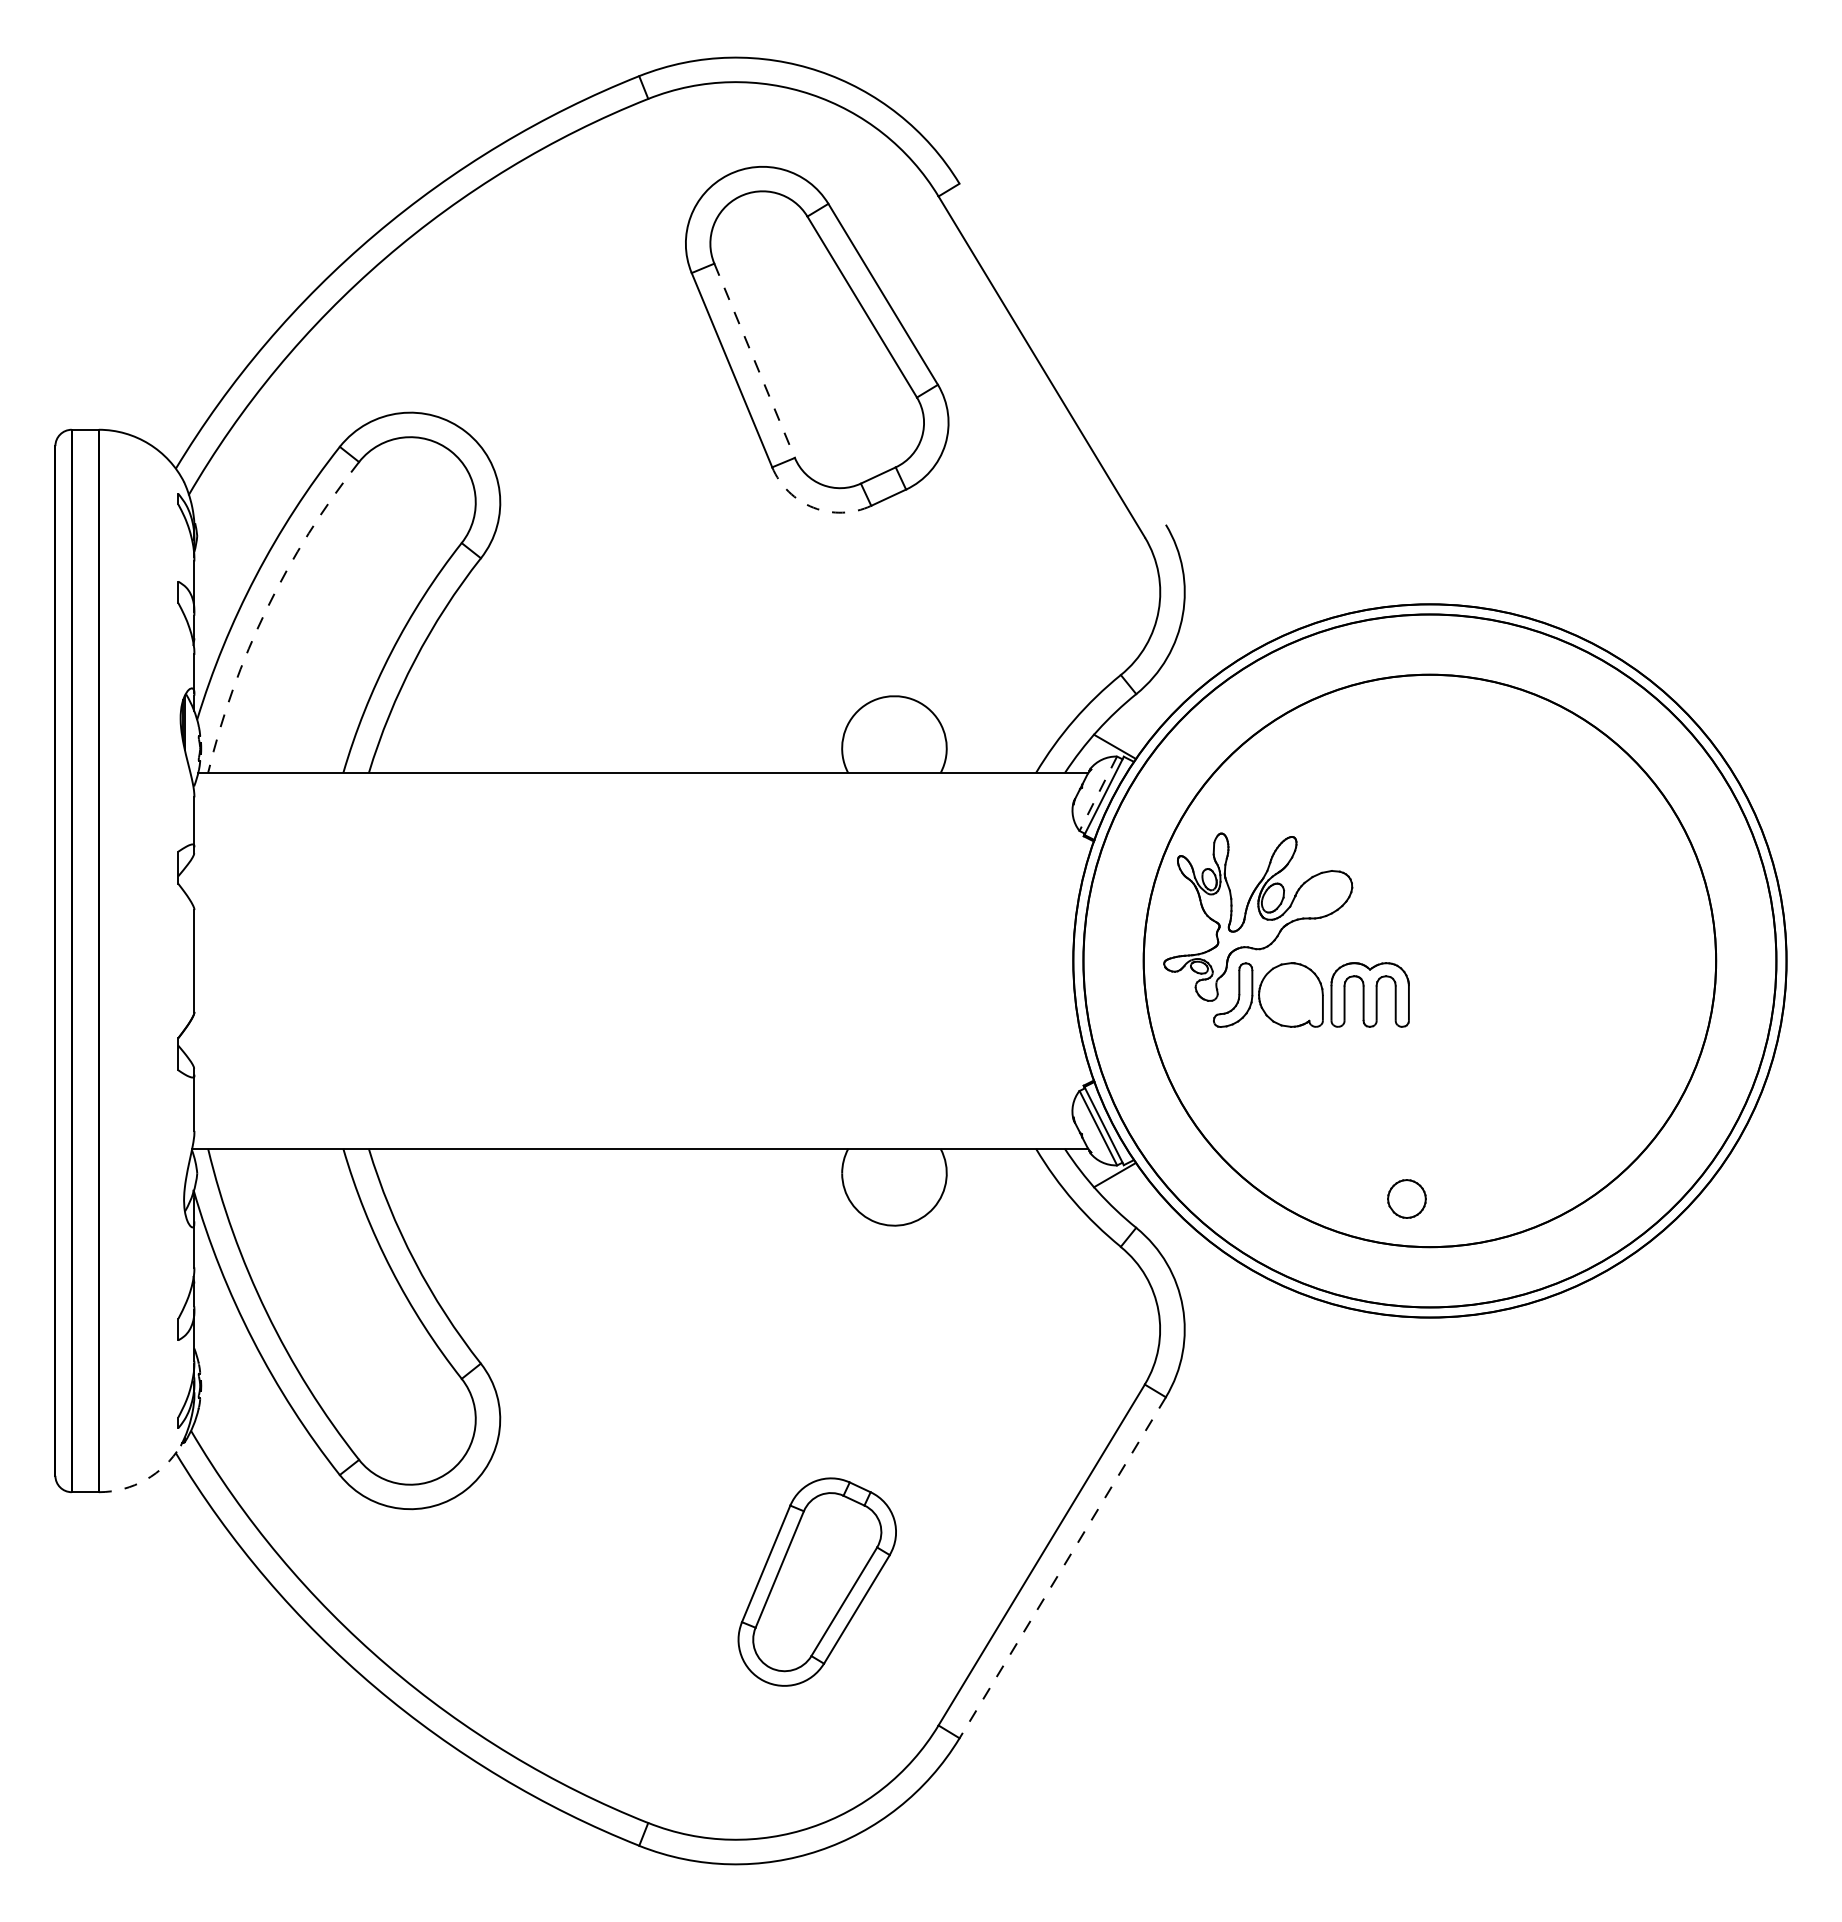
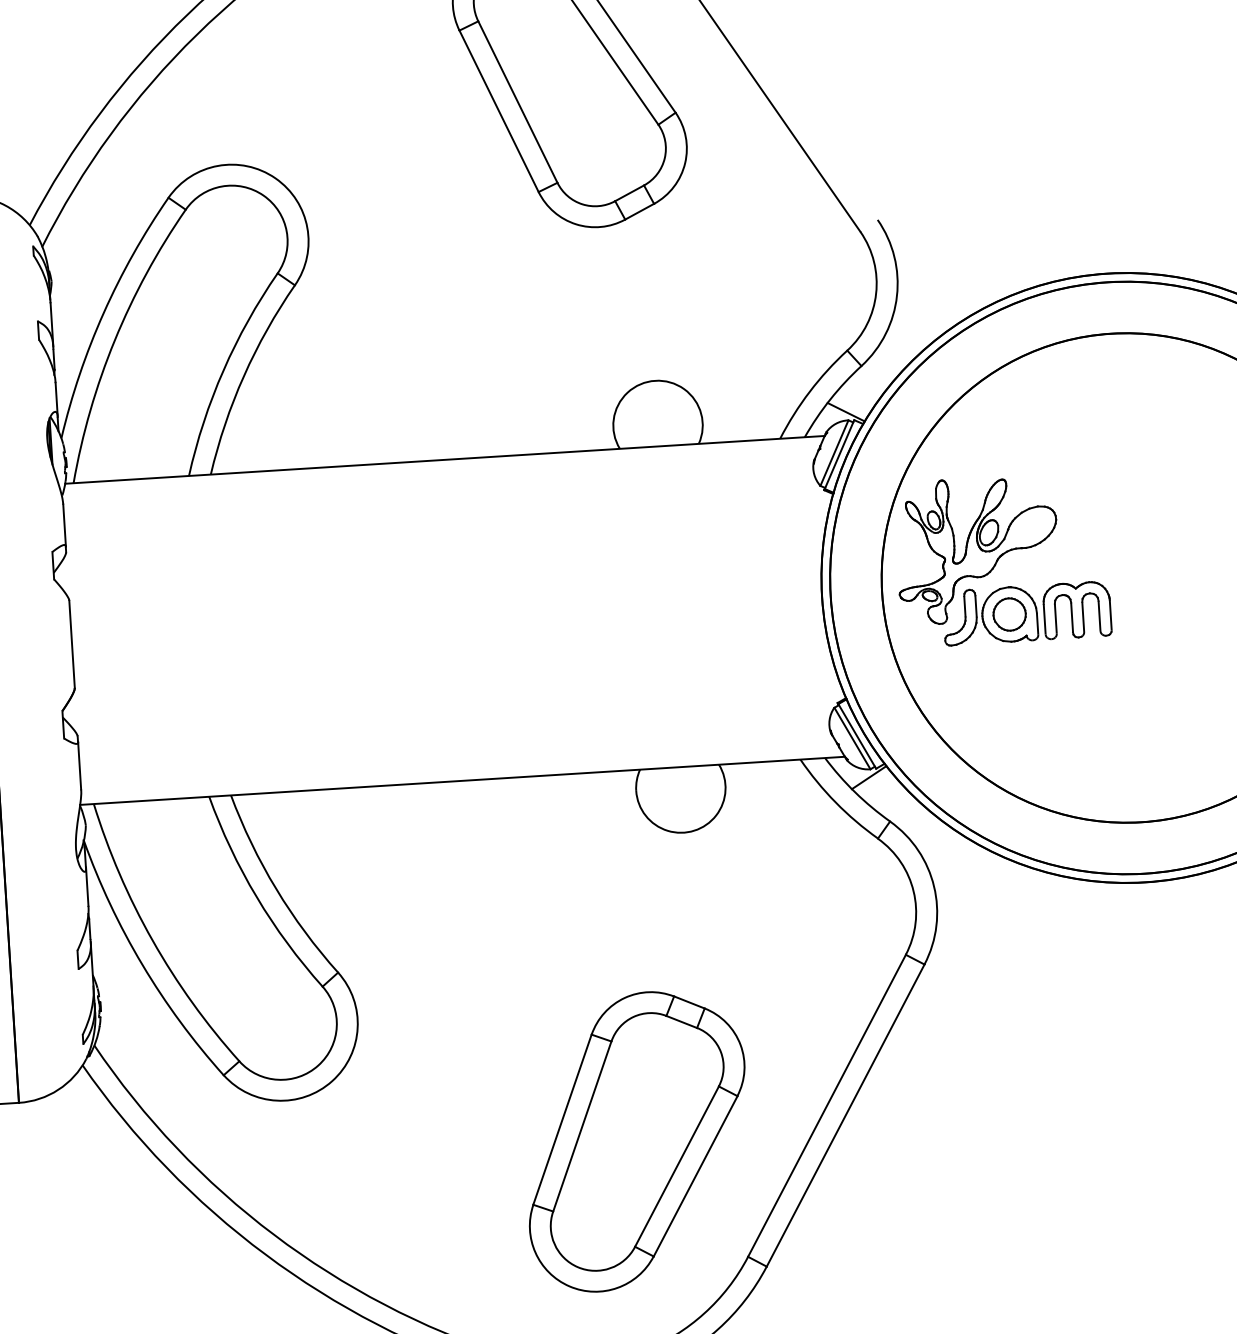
line: (754, 361) -> (517, 102), dashed -> solid
arc: (813, 507) -> (576, 224), dashed -> solid
arc: (266, 609) -> (114, 340), dashed -> solid
line: (1098, 793) -> (834, 452), dashed -> solid
part: (1406, 1198) -> (1009, 614), moved
arc: (145, 1479) -> (58, 1089), dashed -> solid
line: (1062, 1568) -> (845, 1116), dashed -> solid
part: (817, 1581) -> (637, 1140), size x1.67

